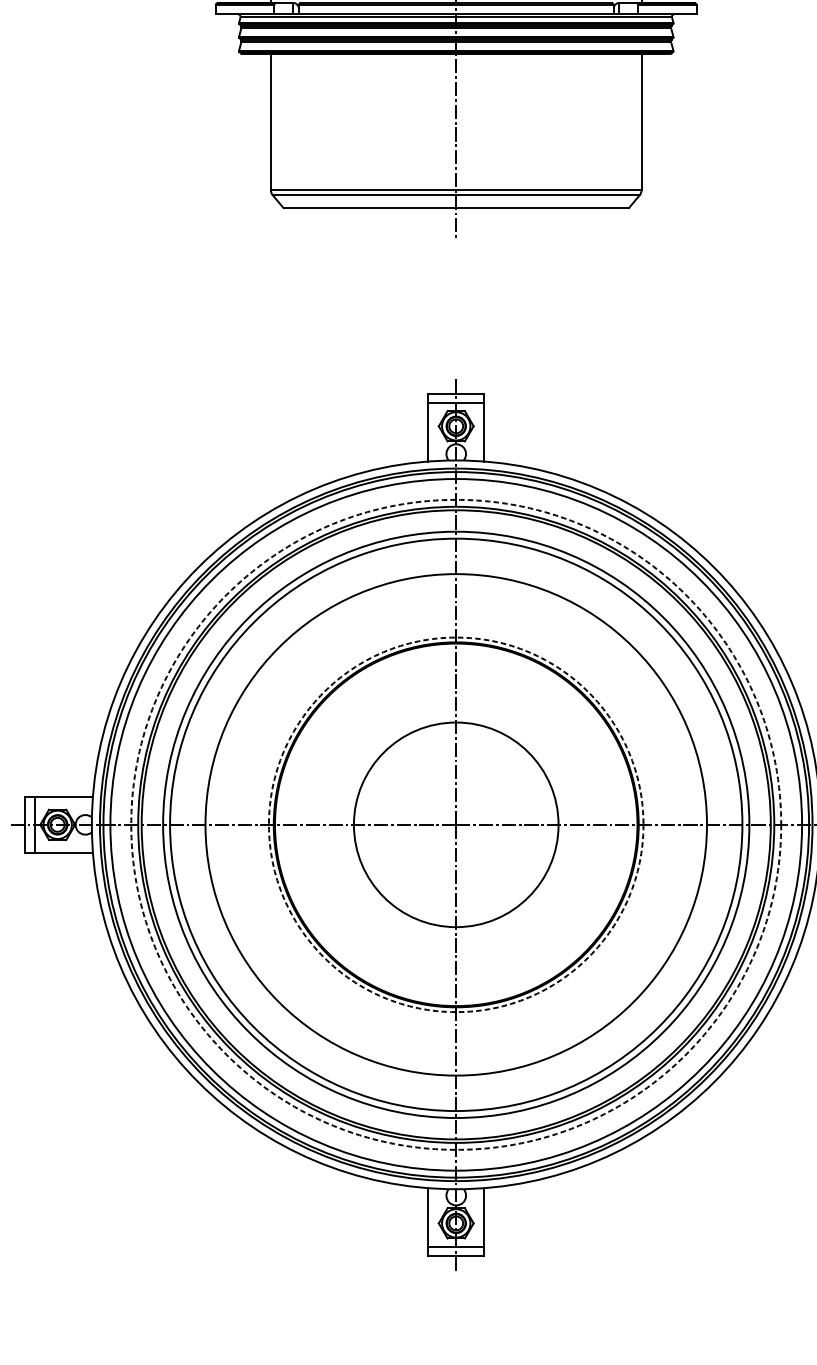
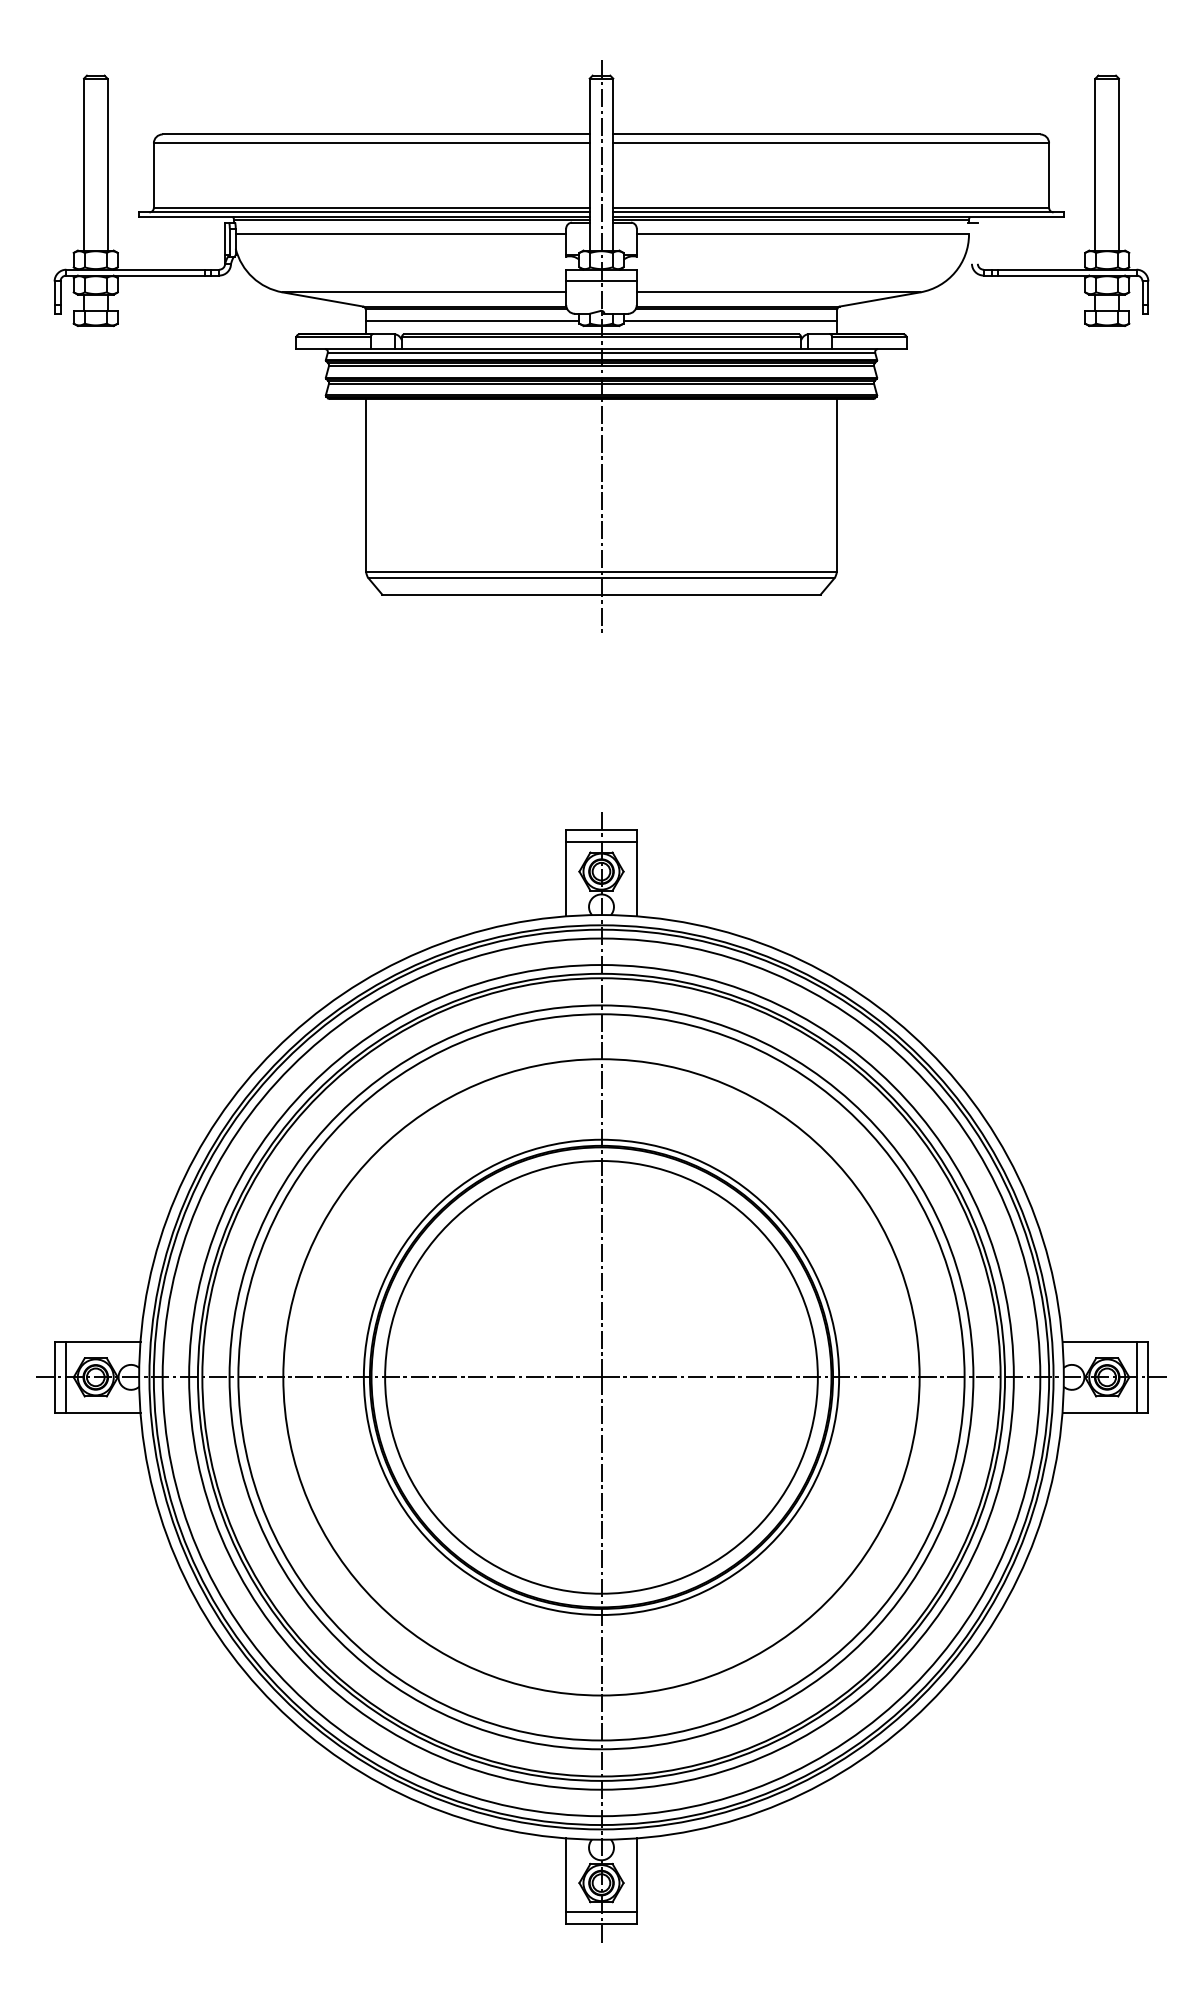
circle: (456, 824) -> (601, 1377), dashed -> solid
circle: (456, 824) -> (601, 1377), dashed -> solid
circle: (456, 824) -> (601, 1377), size x1.67

